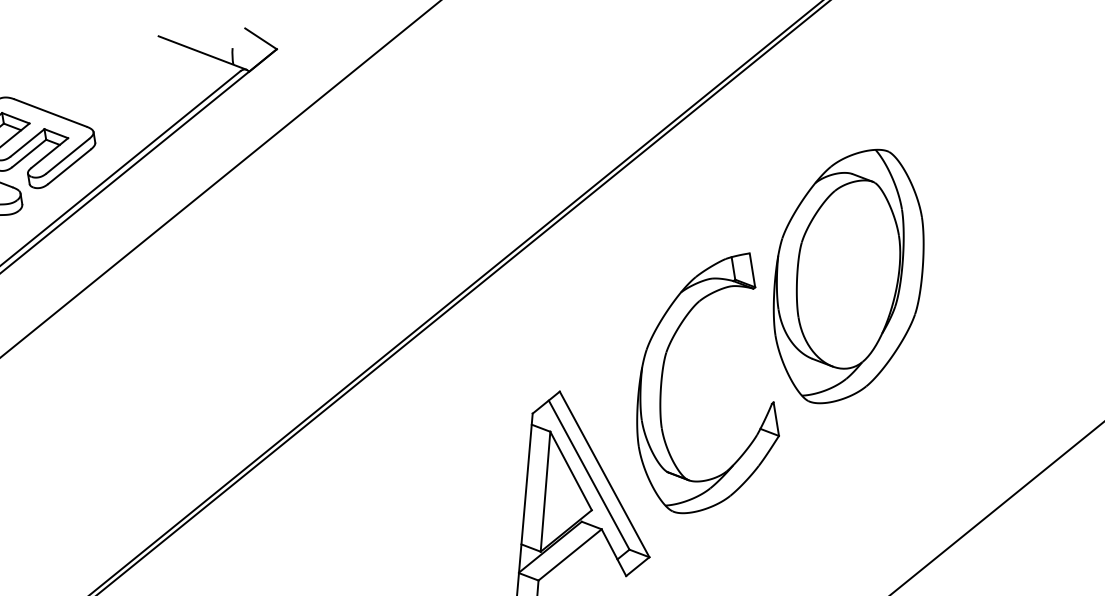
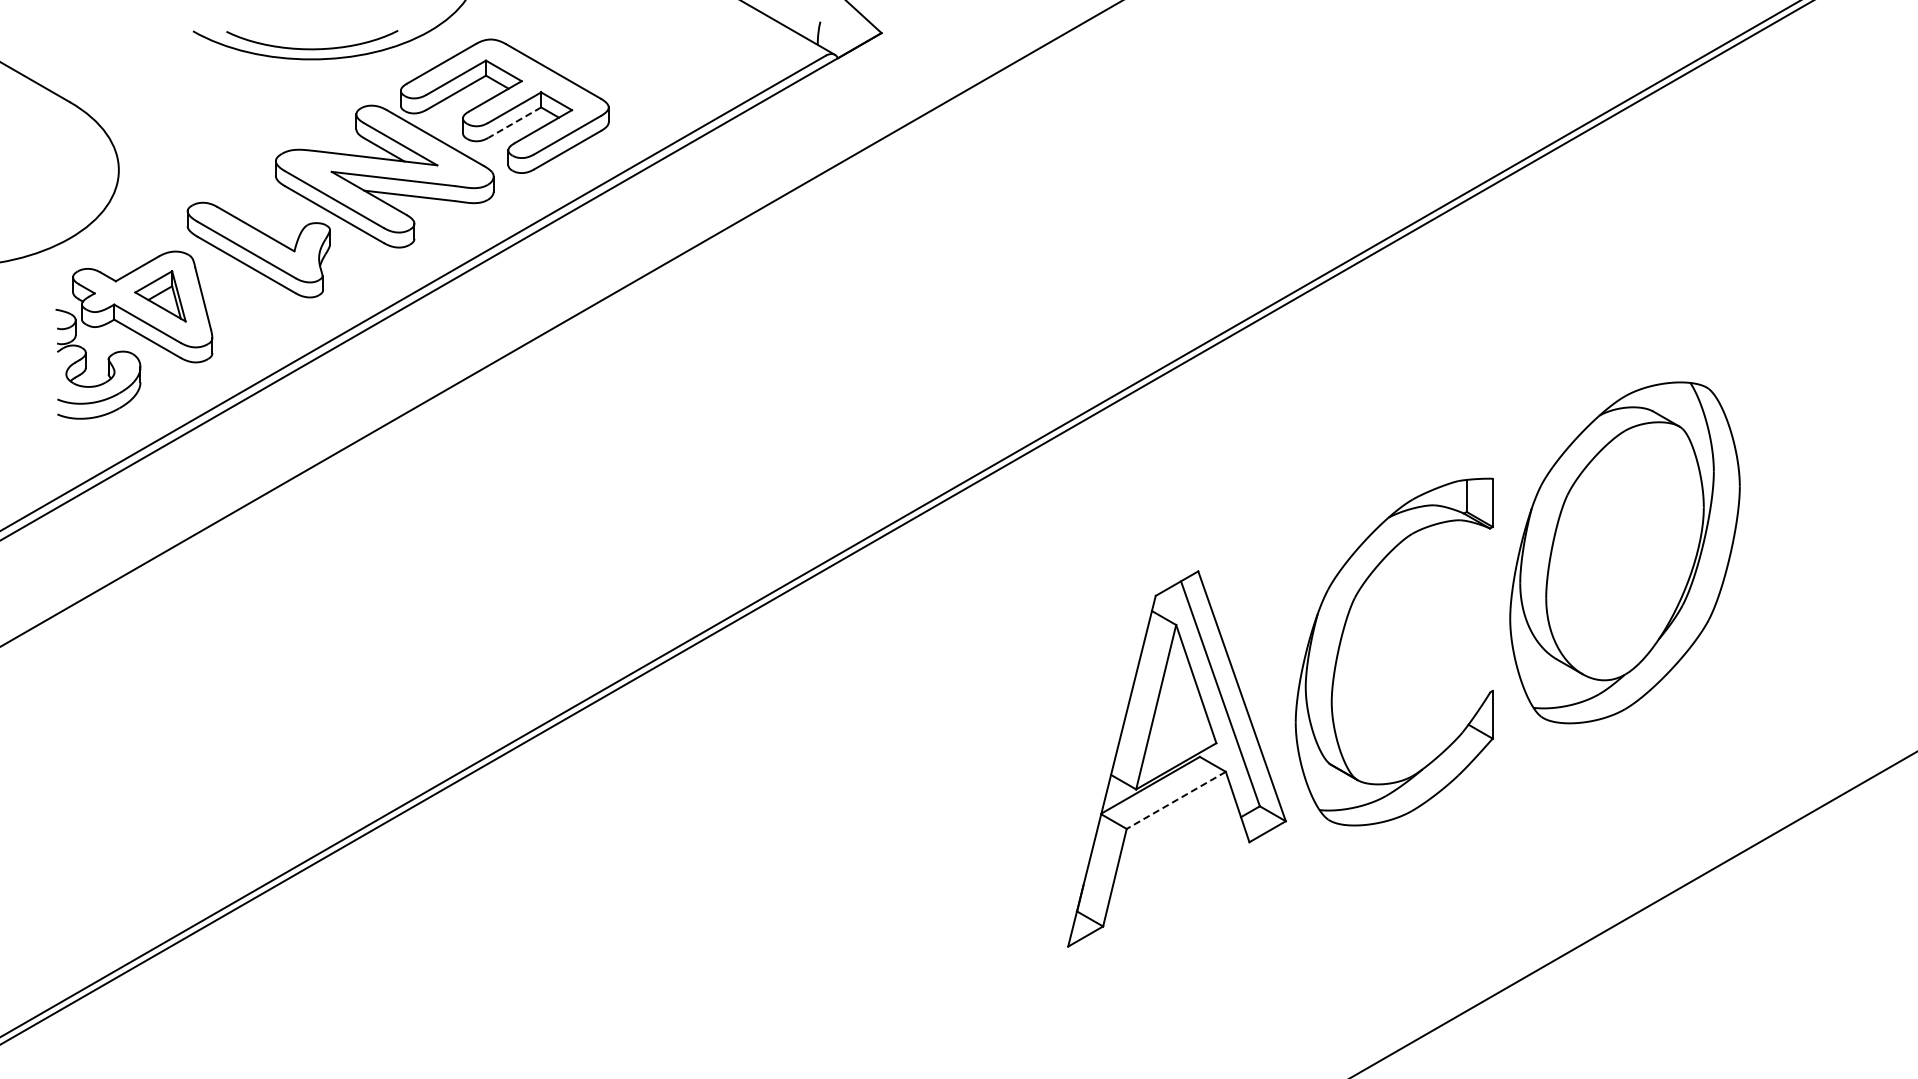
line: (29, 153) -> (514, 122), solid -> dashed
part: (848, 276) -> (1624, 552), moved
part: (662, 382) -> (1342, 638), moved
line: (569, 555) -> (1175, 800), solid -> dashed

